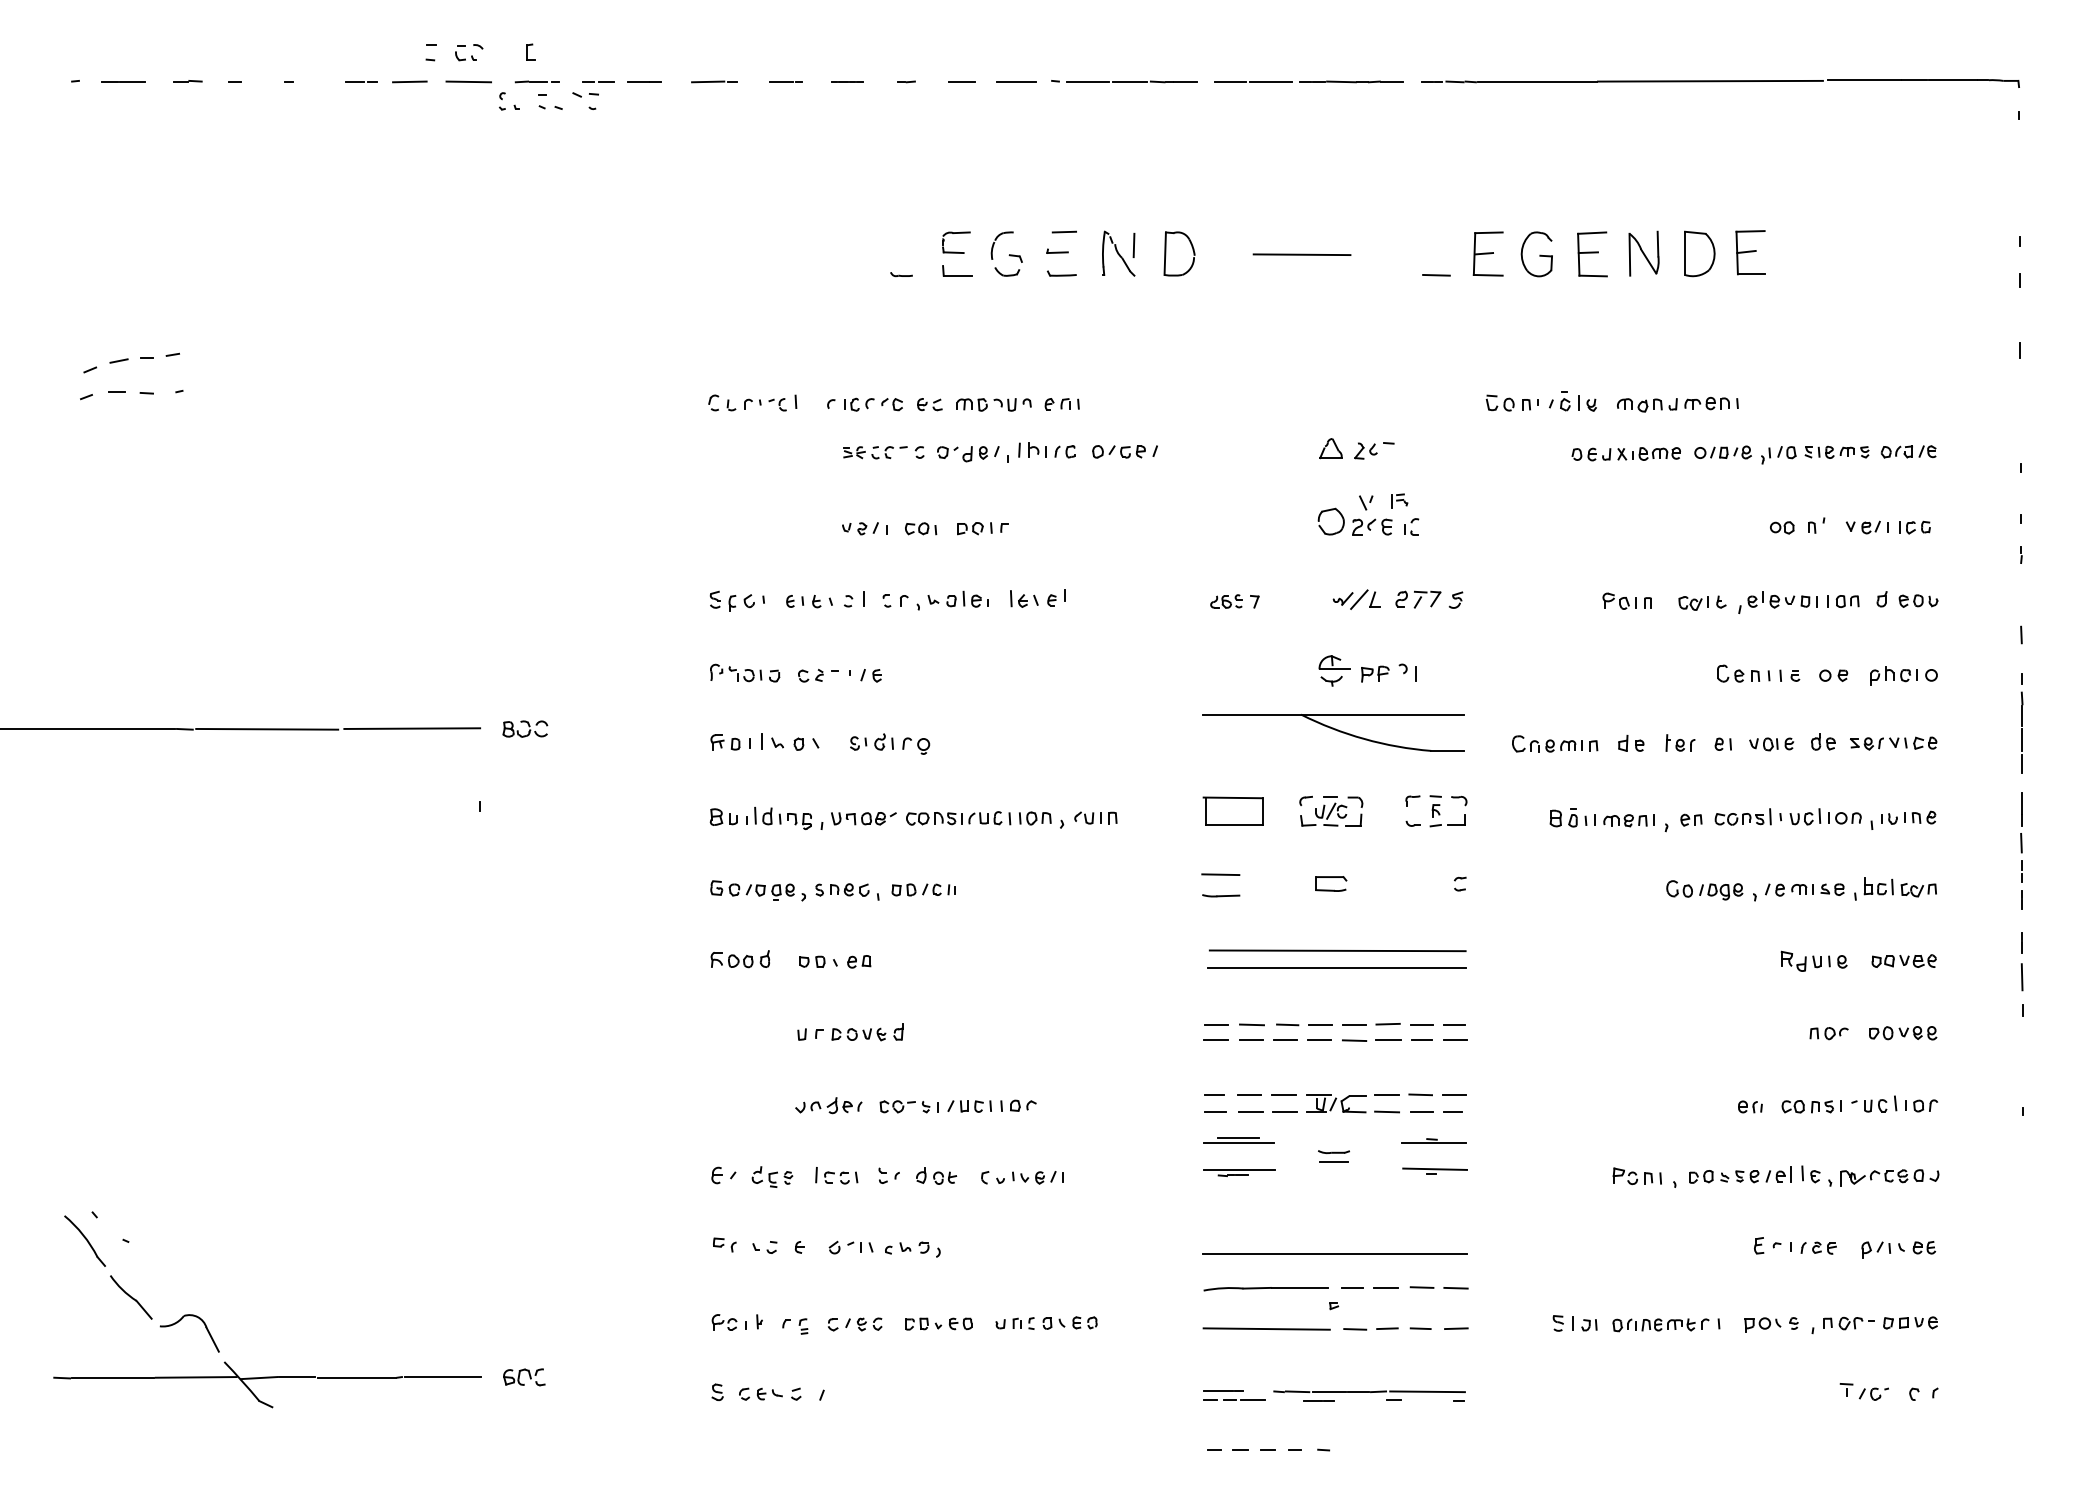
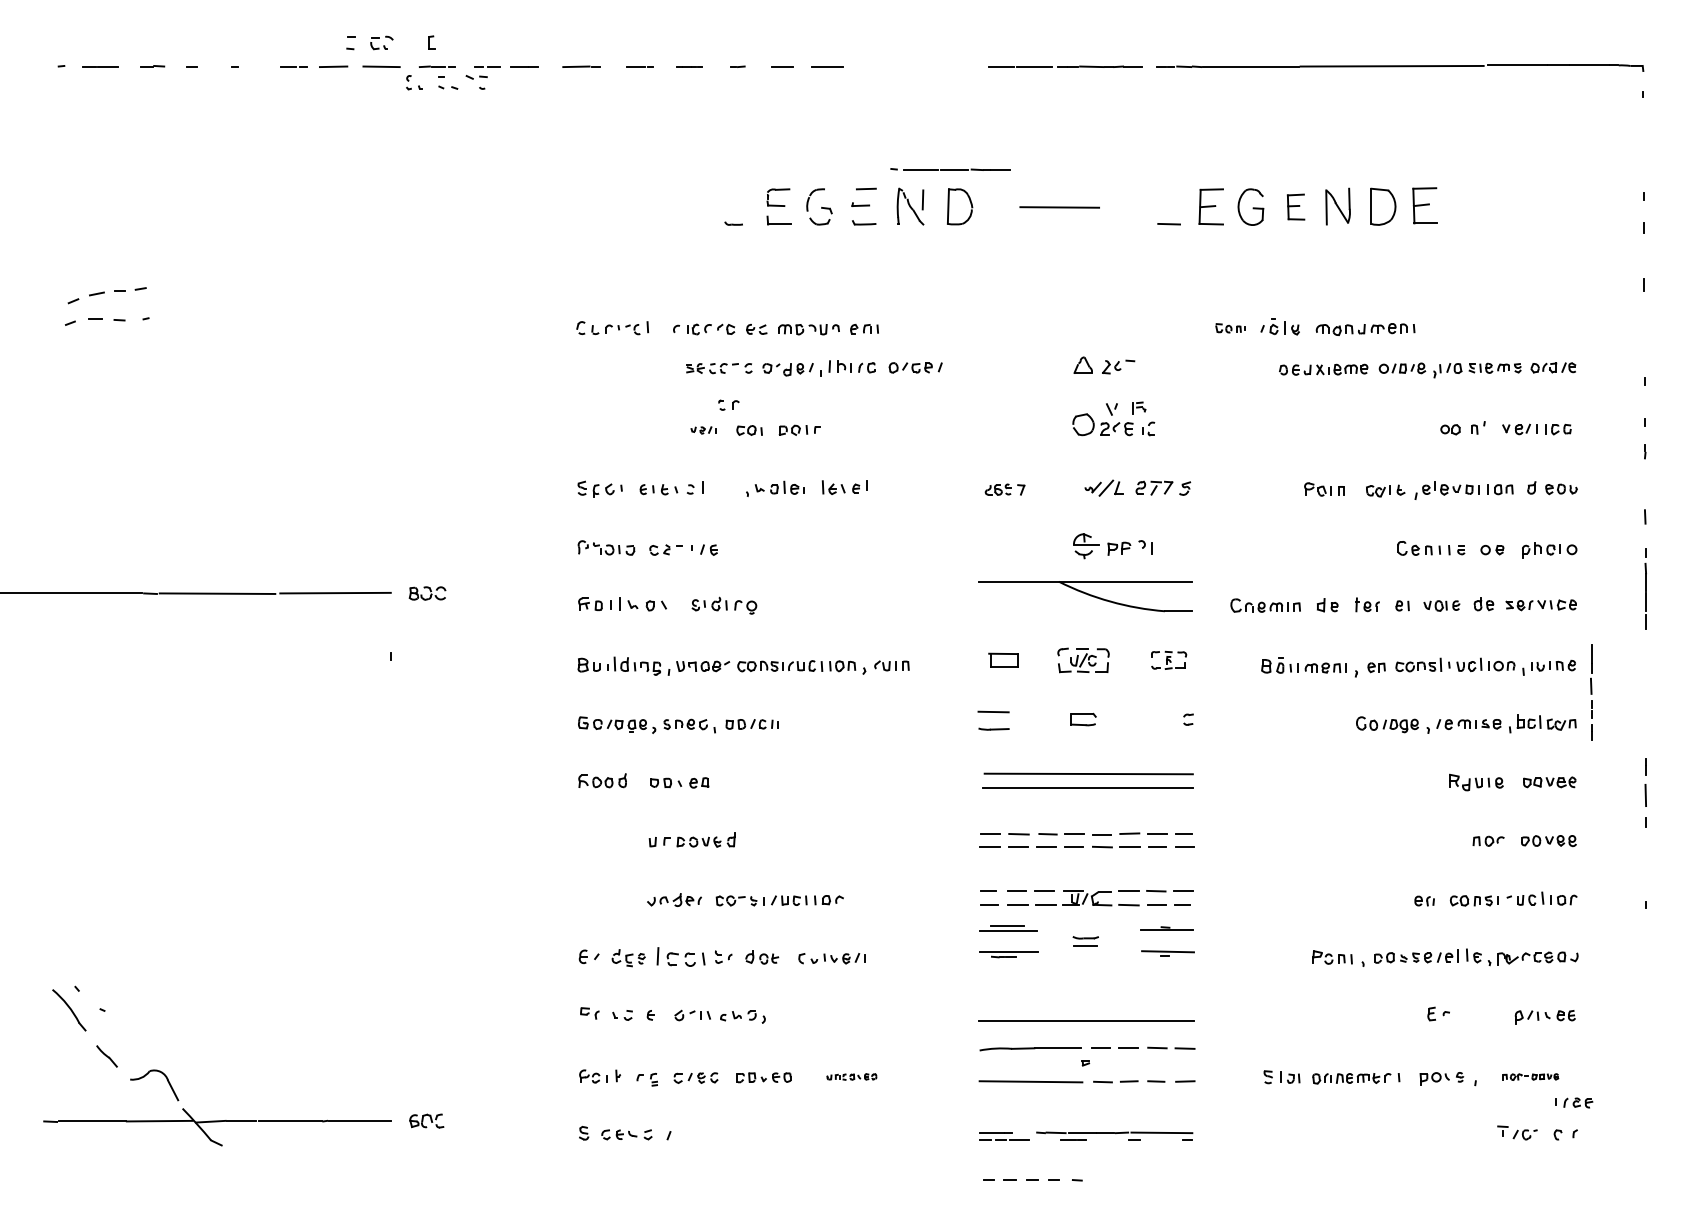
line: (1124, 81) -> (950, 169), moved
part: (1591, 253) -> (1295, 206), size x0.7
part: (1511, 403) -> (1230, 328), size x0.7
part: (864, 528) -> (703, 430), size x0.7
part: (895, 600) -> (728, 404), moved
part: (1232, 811) -> (1003, 660), size x0.6
part: (1435, 811) -> (1168, 660), size x0.7
part: (2021, 850) -> (1591, 692), moved
part: (836, 1175) -> (680, 956), size x1.4
part: (1814, 1247) -> (1574, 1102), moved
part: (130, 1297) -> (106, 1056), size x0.6
part: (1046, 1322) -> (851, 1076), size x0.6
part: (1880, 1322) -> (1530, 1076), size x0.6

